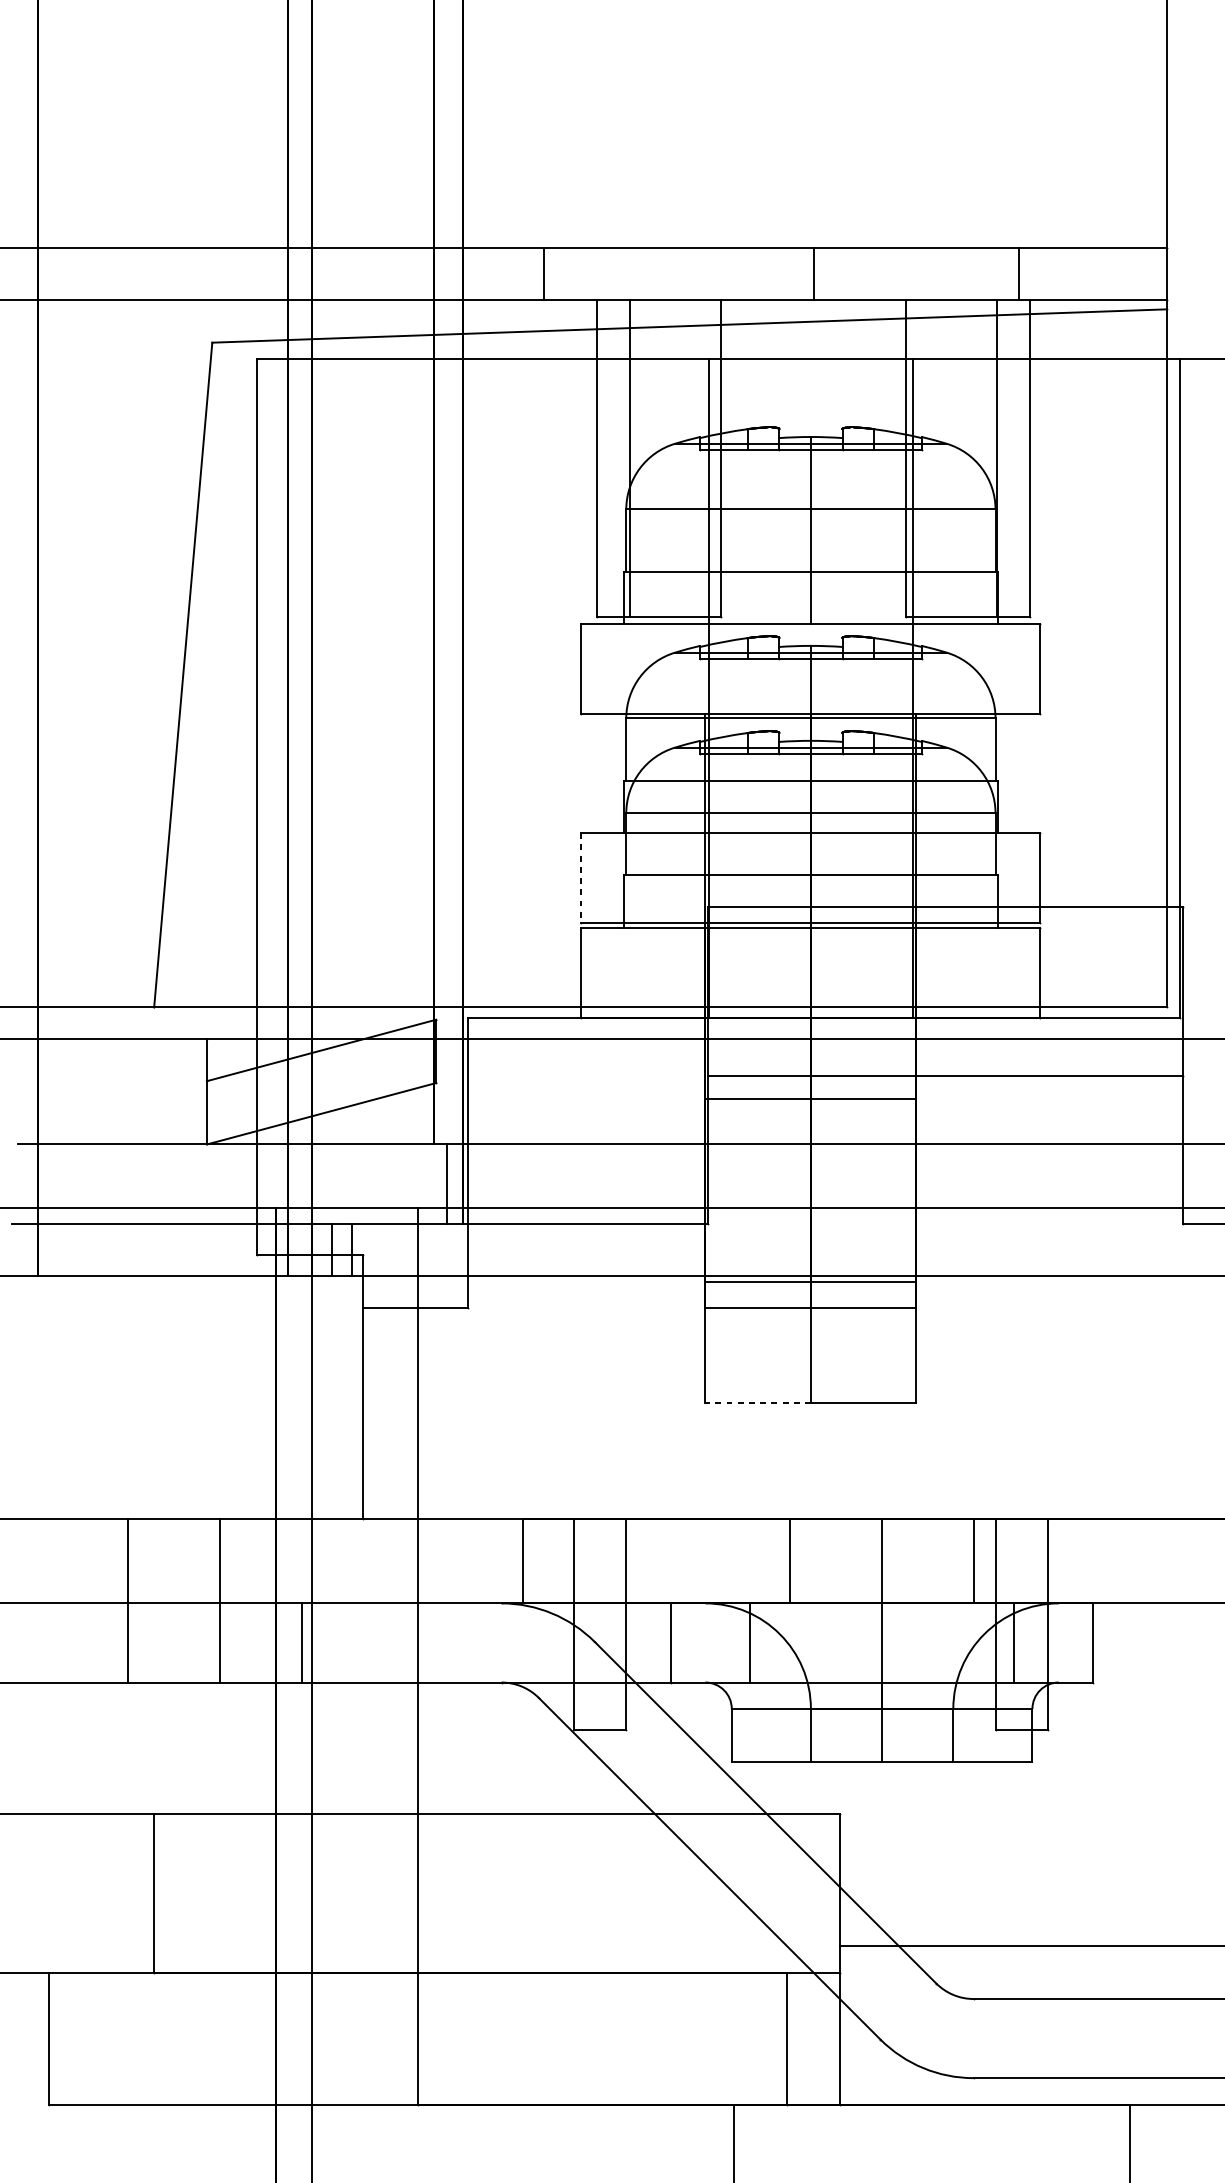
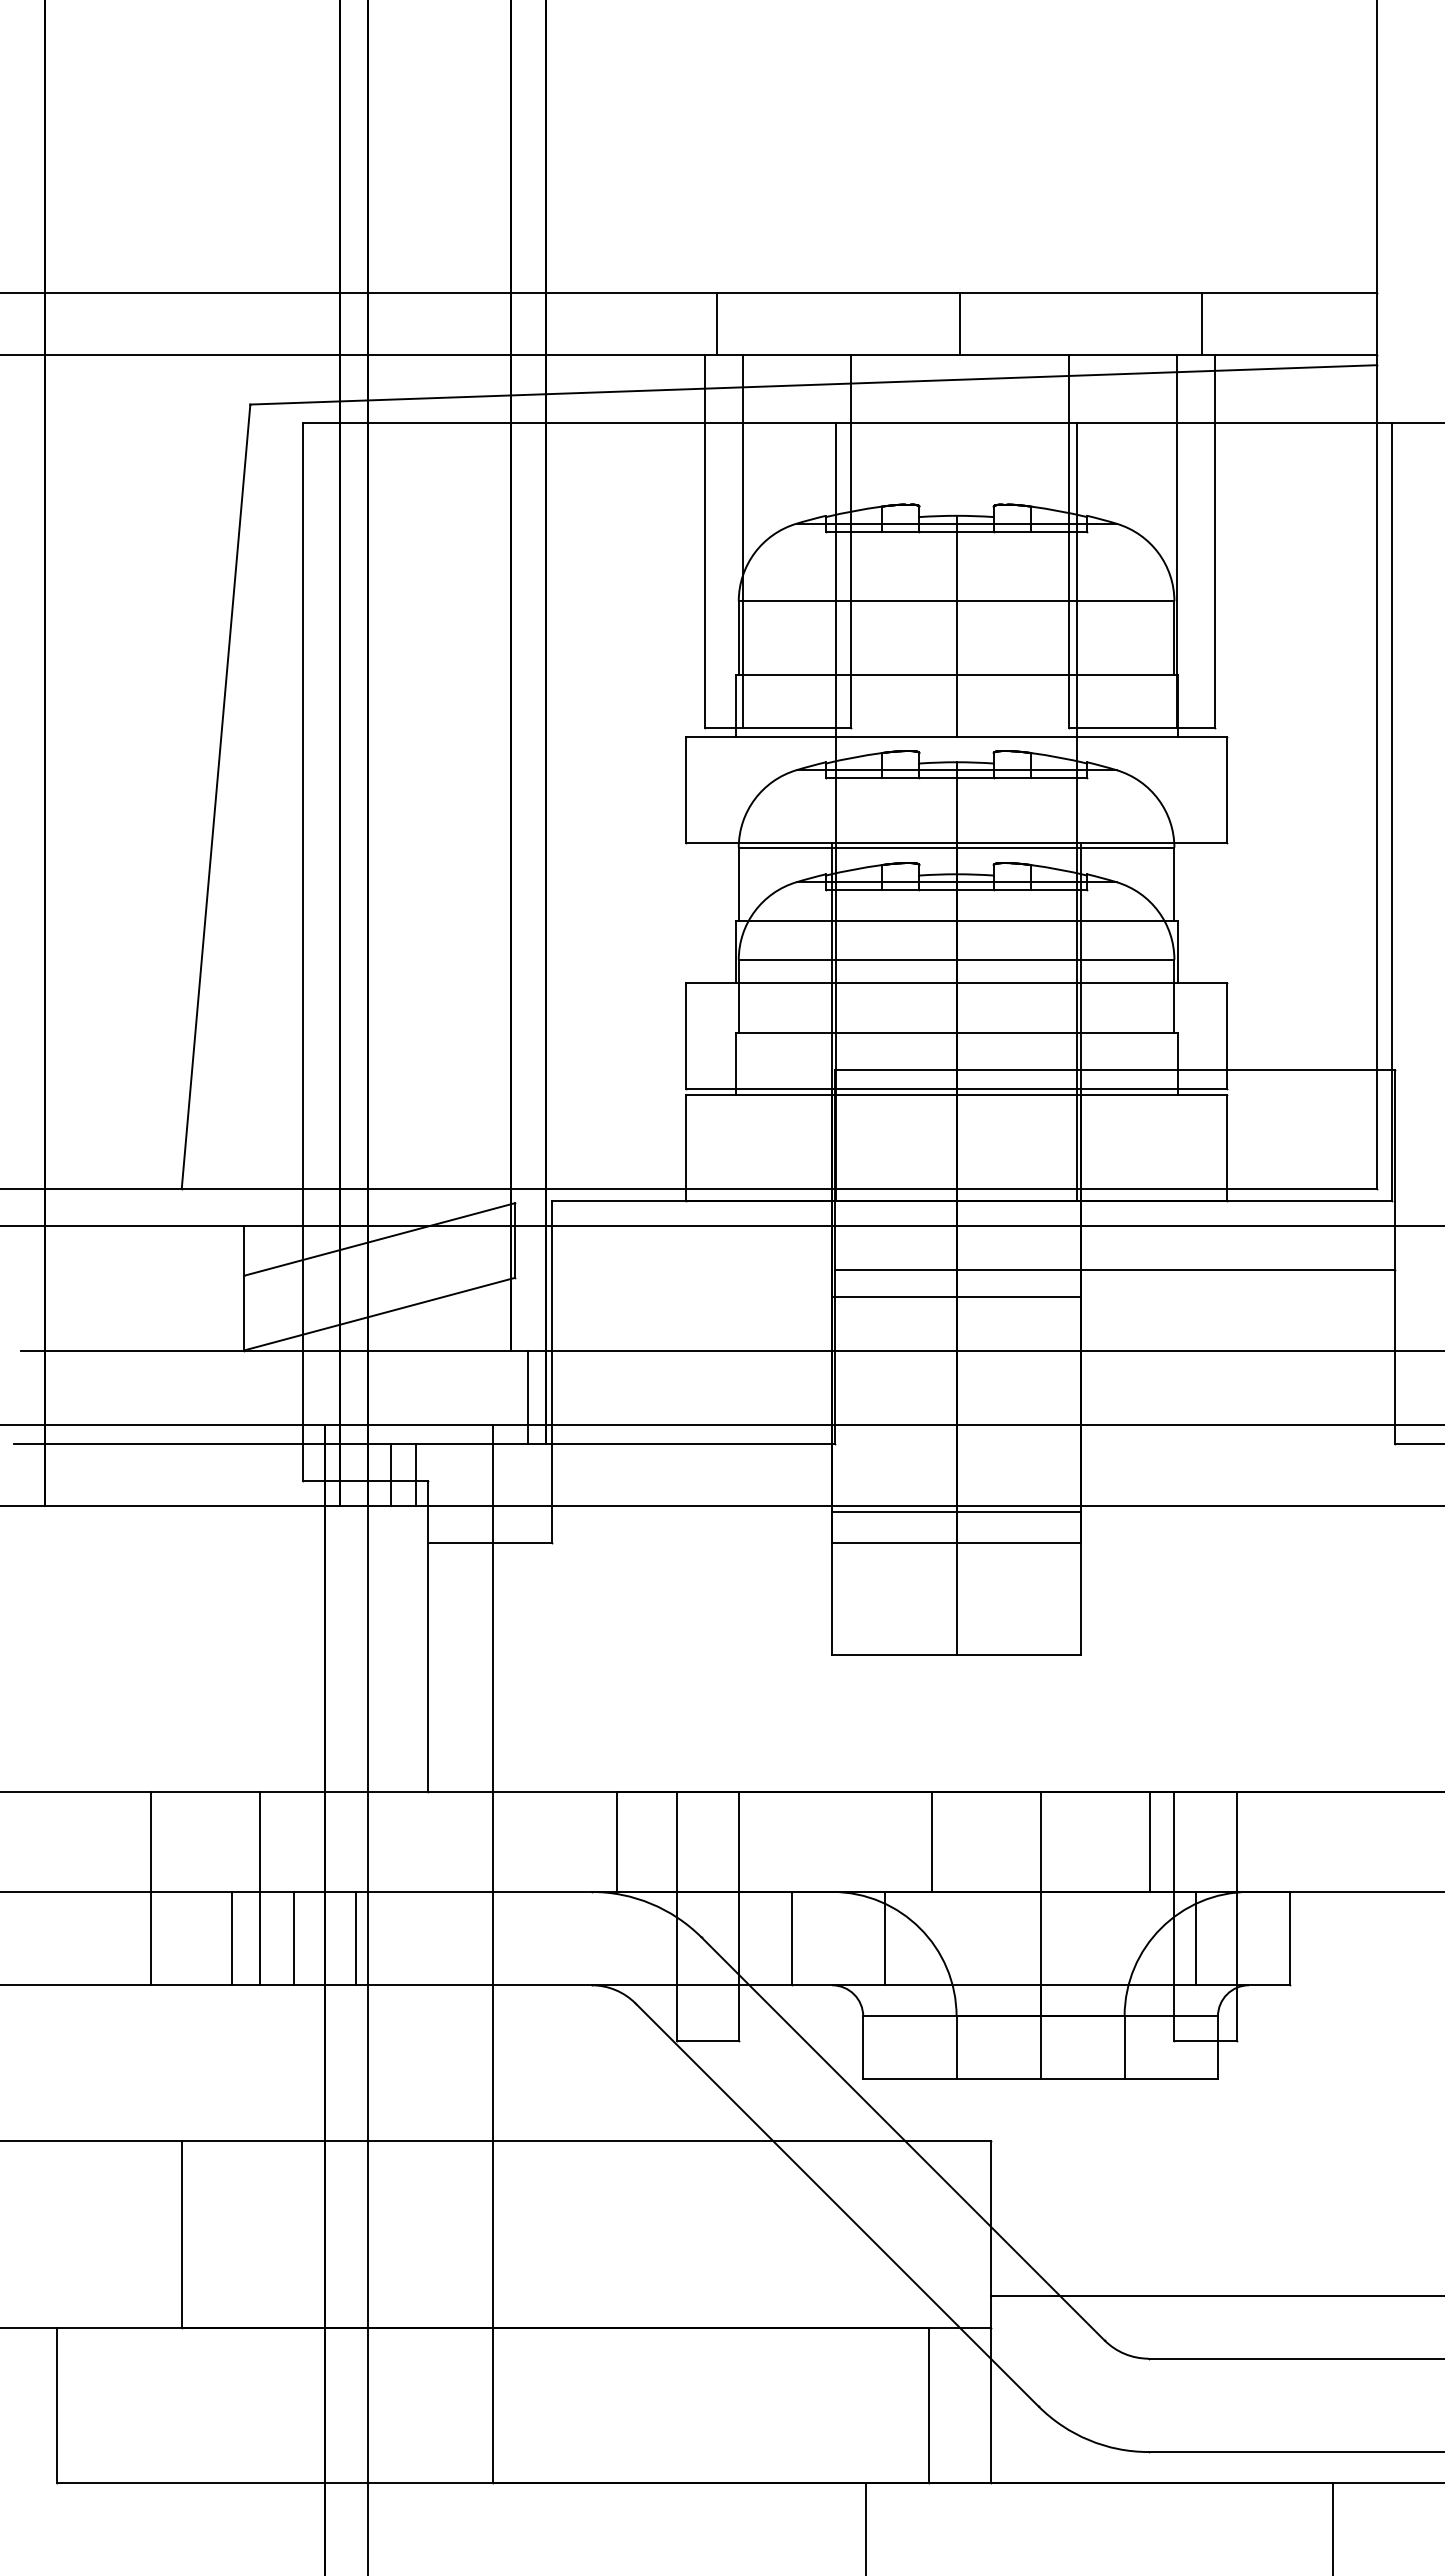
line: (543, 273) -> (716, 323), moved
line: (581, 878) -> (685, 1036), dashed -> solid
line: (757, 1402) -> (893, 1655), dashed -> solid
line: (196, 1642) -> (231, 1938), added
line: (248, 1642) -> (293, 1938), added

